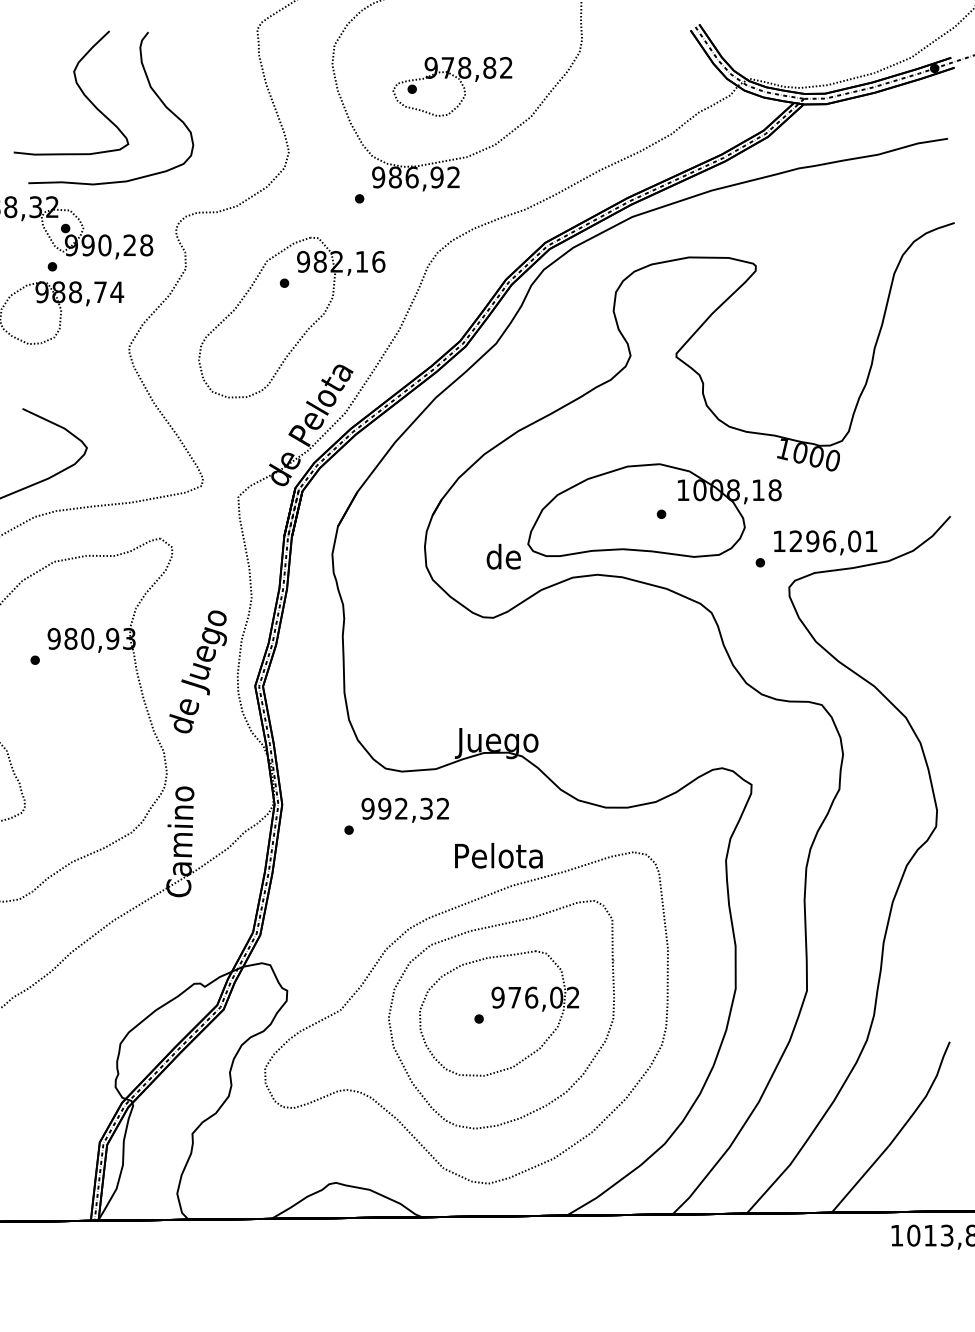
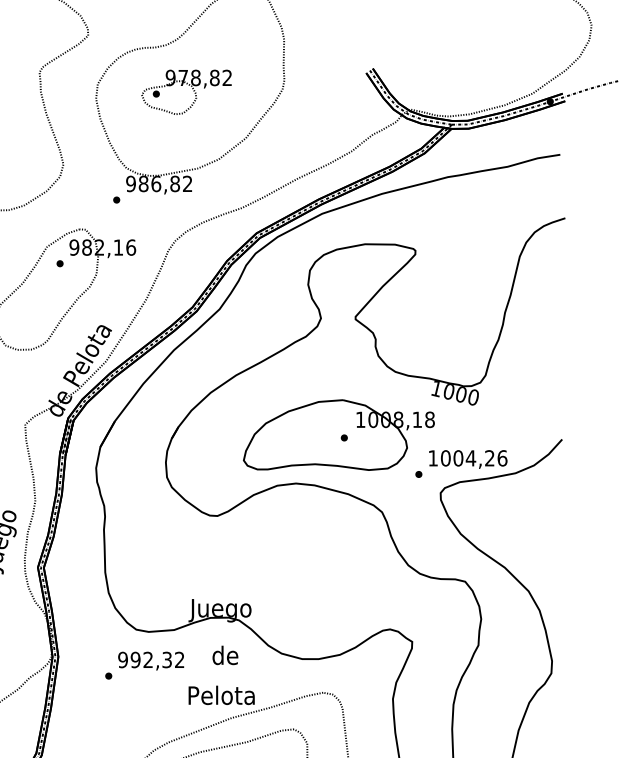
part: (460, 82) -> (192, 88), moved
text: (436, 177) -> (174, 183), 986,92 -> 986,82
text: (833, 541) -> (473, 458), 1296,01 -> 1004,26
text: (503, 556) -> (225, 655), moved

